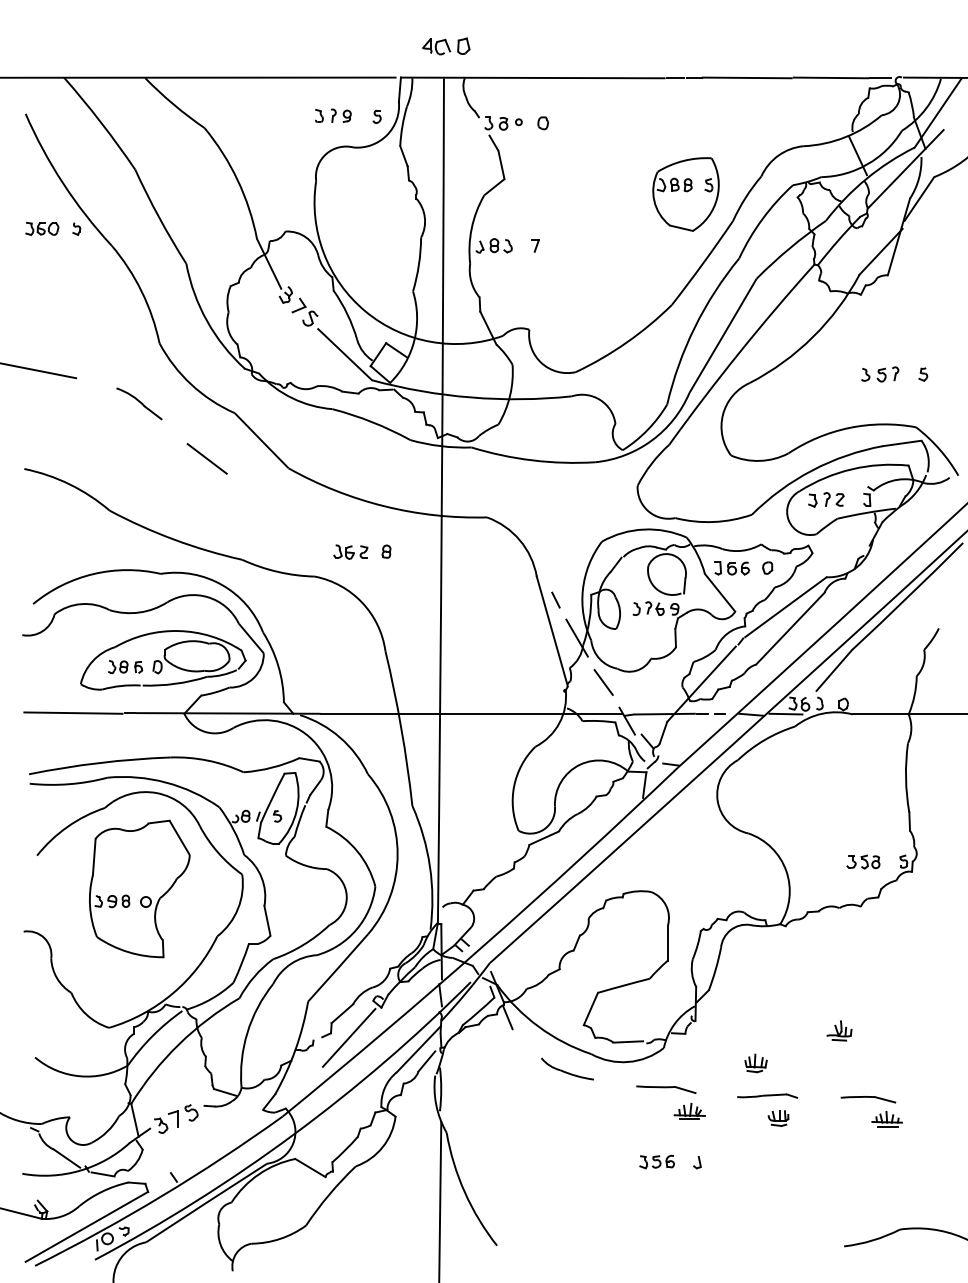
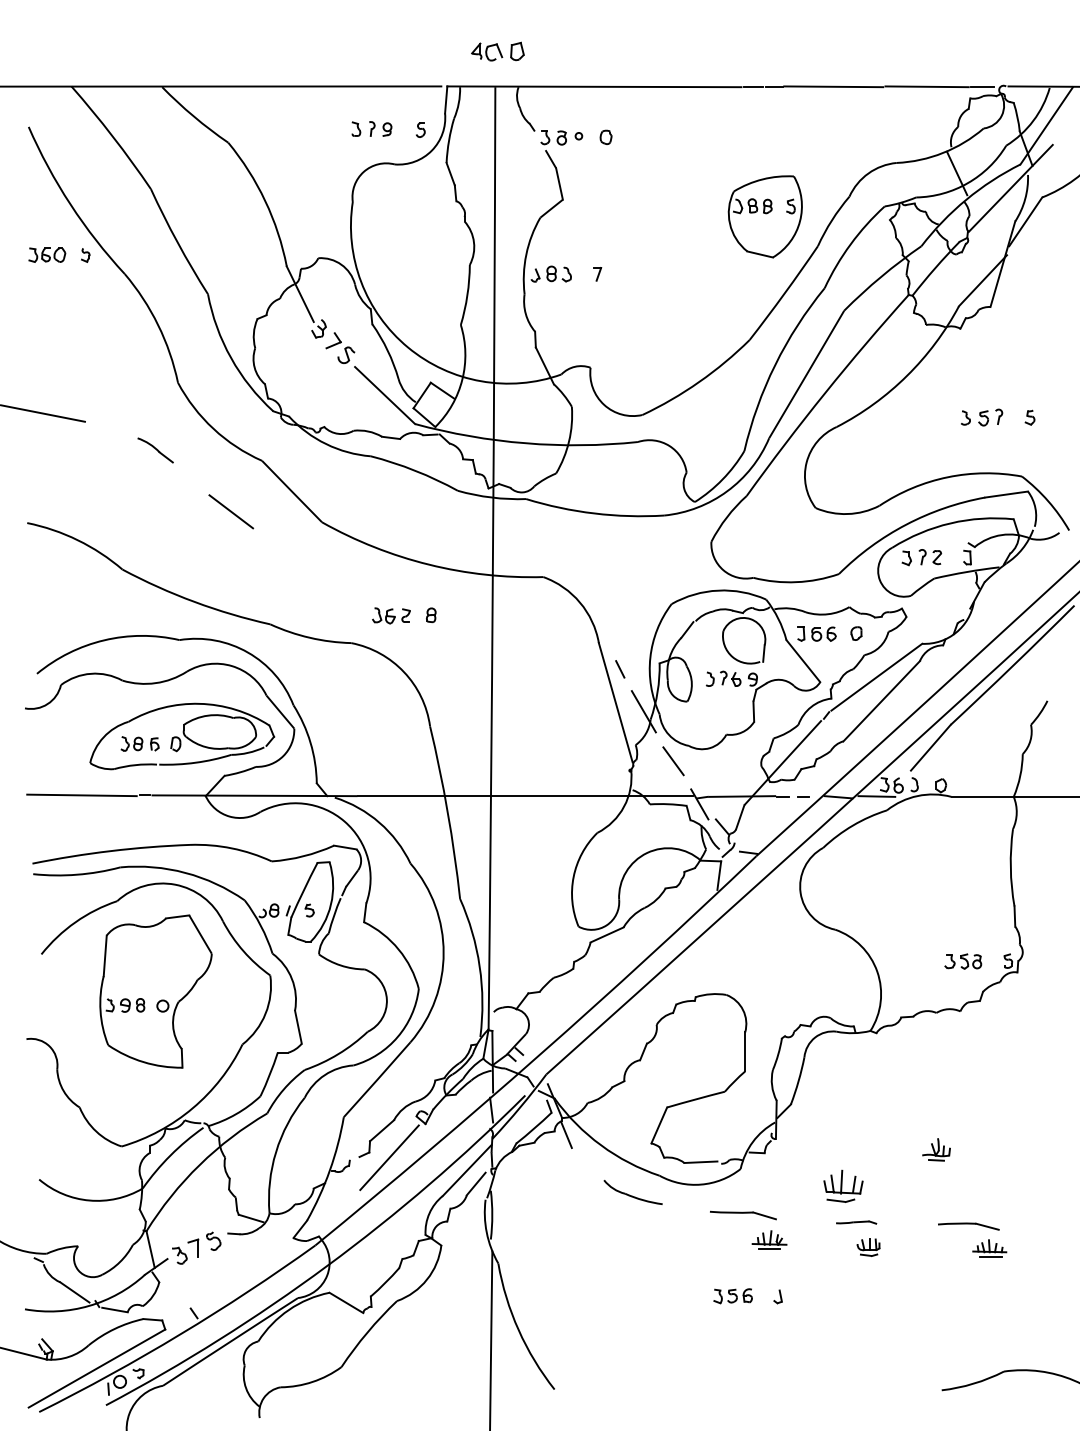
part: (139, 403) -> (155, 450), size x0.7
part: (756, 1062) -> (843, 1185), size x1.6
part: (767, 1095) -> (856, 1222), size x0.6

